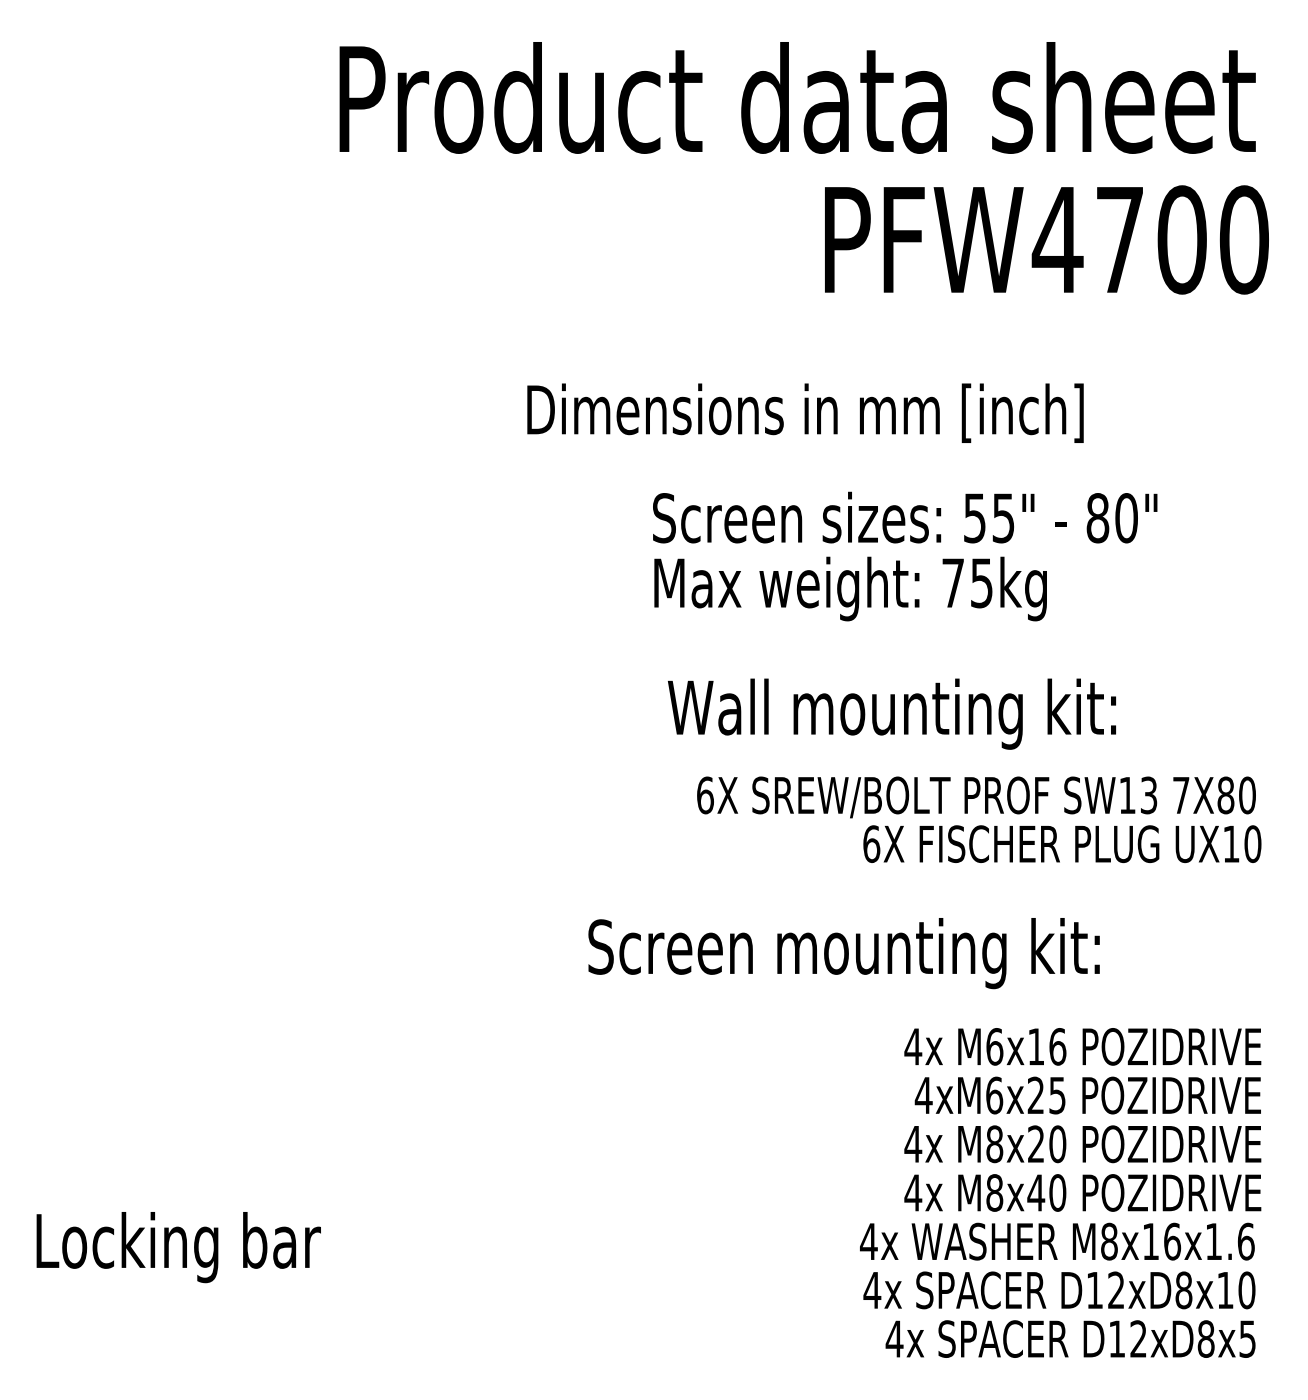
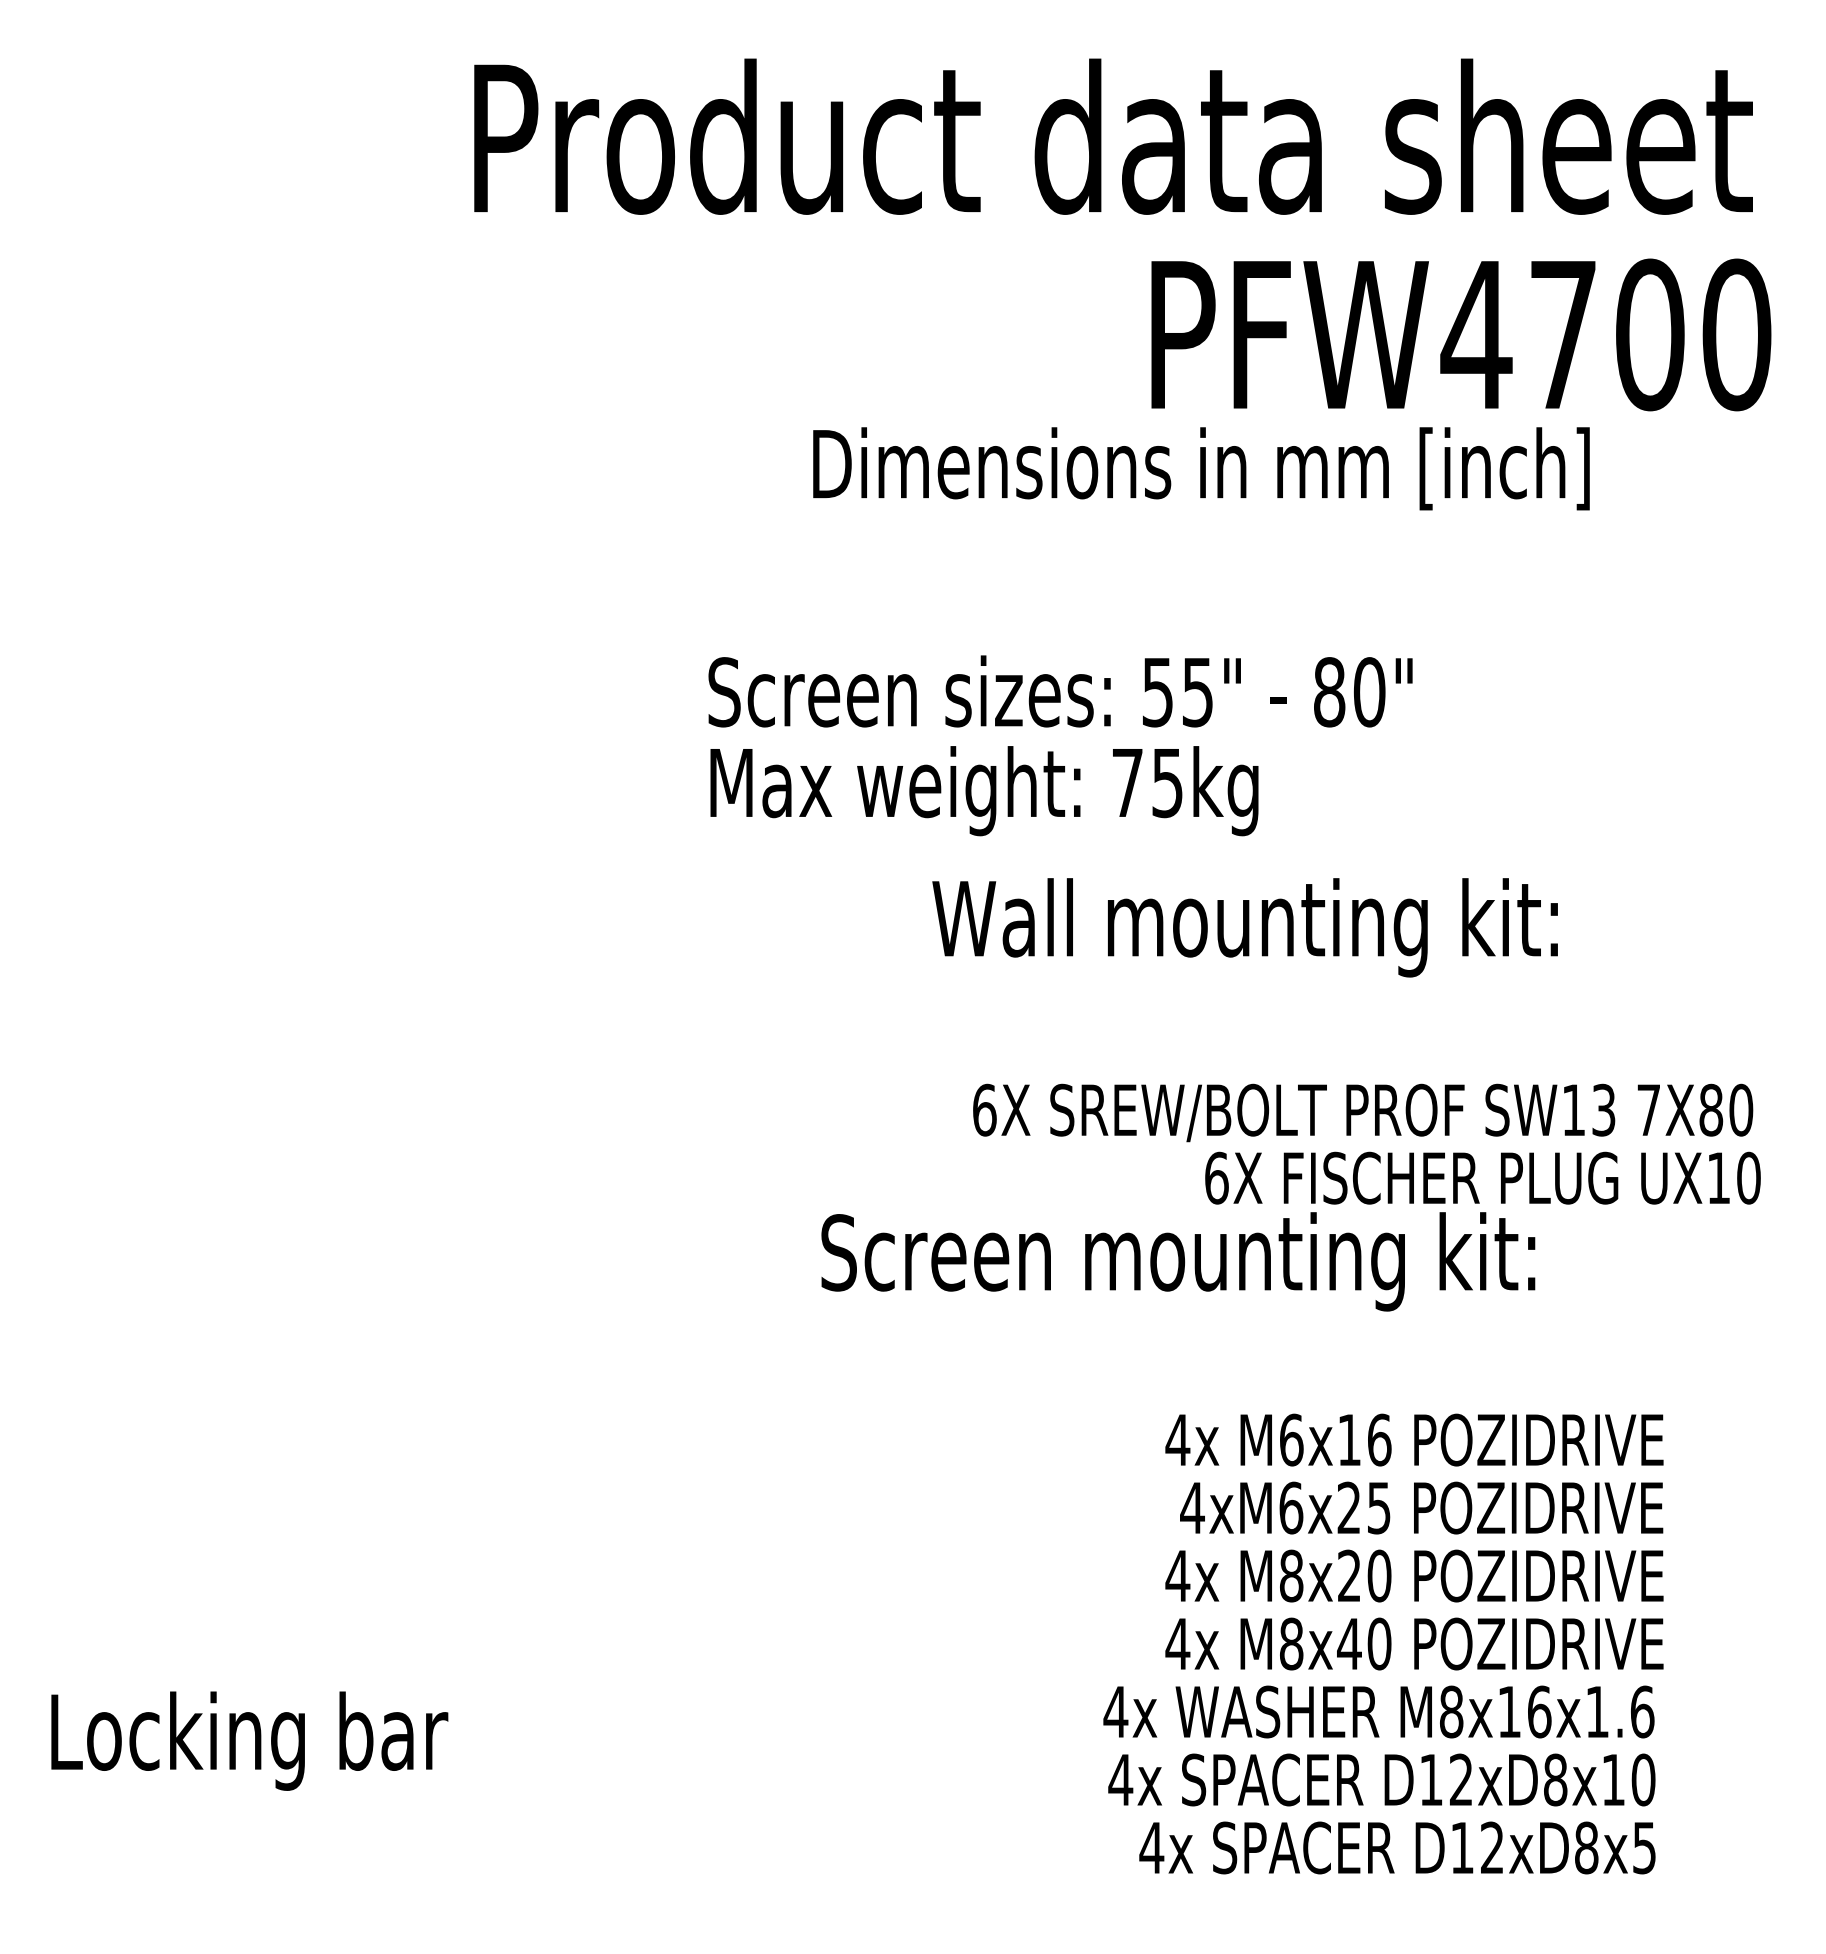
text: (805, 413) -> (1201, 468), moved
text: (905, 556) -> (1060, 745), moved
text: (891, 713) -> (1244, 927), moved
text: (844, 953) -> (1178, 1261), moved
text: (1060, 1192) -> (1383, 1643), moved

